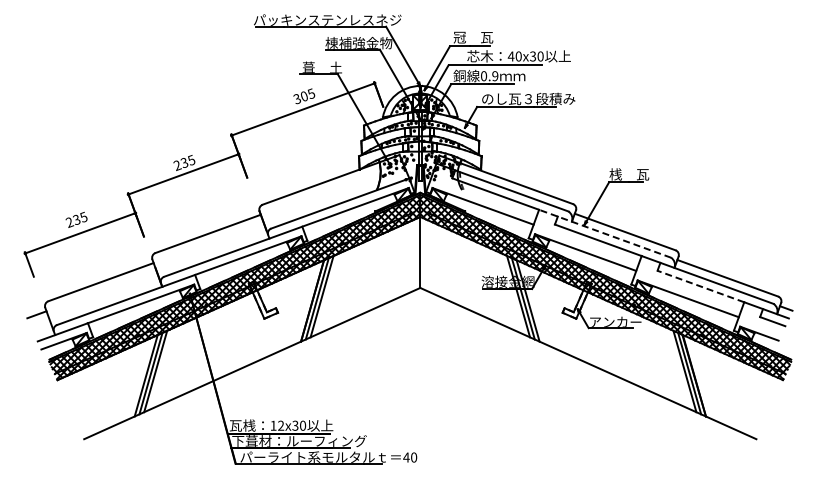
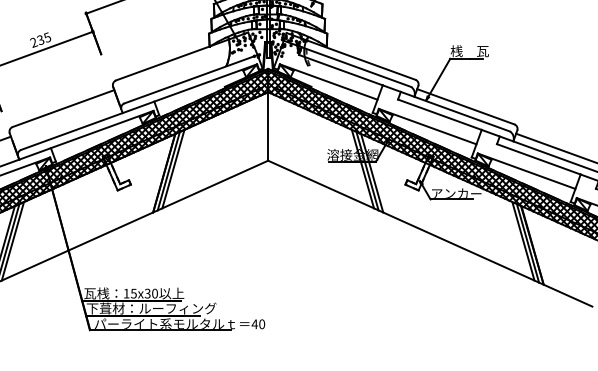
line: (604, 233) -> (445, 108), dashed -> solid
line: (700, 286) -> (538, 159), dashed -> solid
text: (281, 425) -> (134, 293), 12x30 -> 15x30

